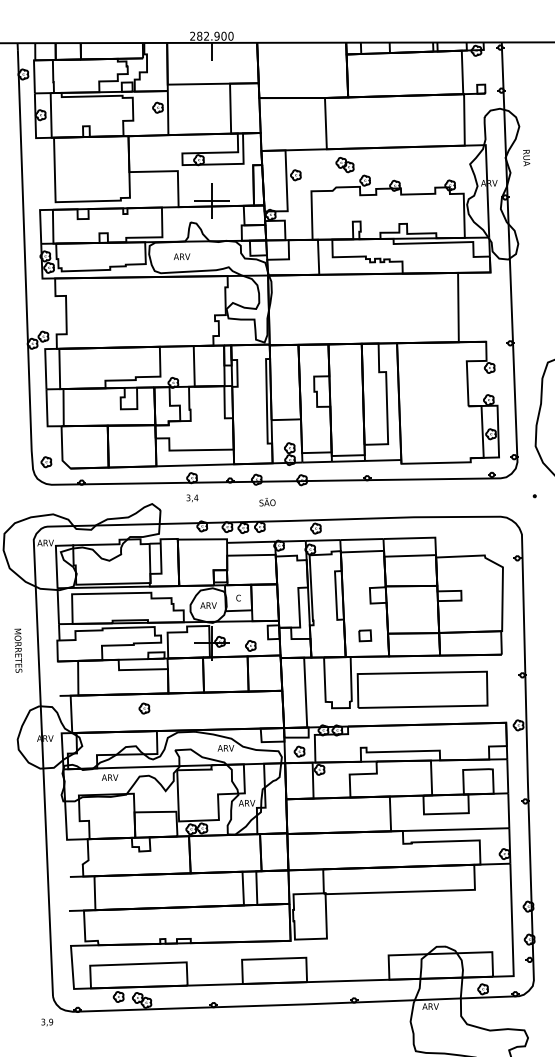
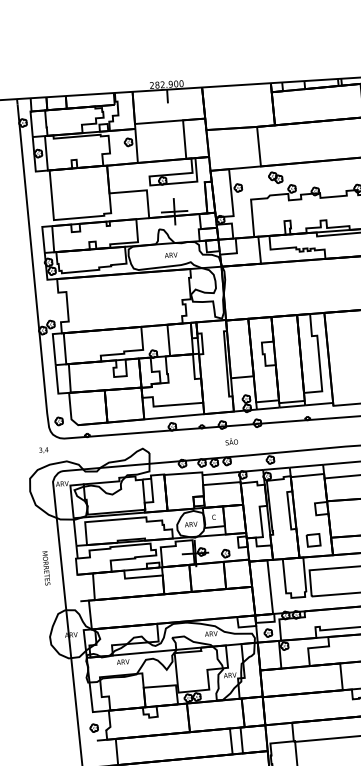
text: (182, 256) -> (171, 255), moved
text: (192, 497) -> (43, 449), moved
part: (364, 635) -> (313, 540), size x1.43
part: (144, 708) -> (94, 728), moved

